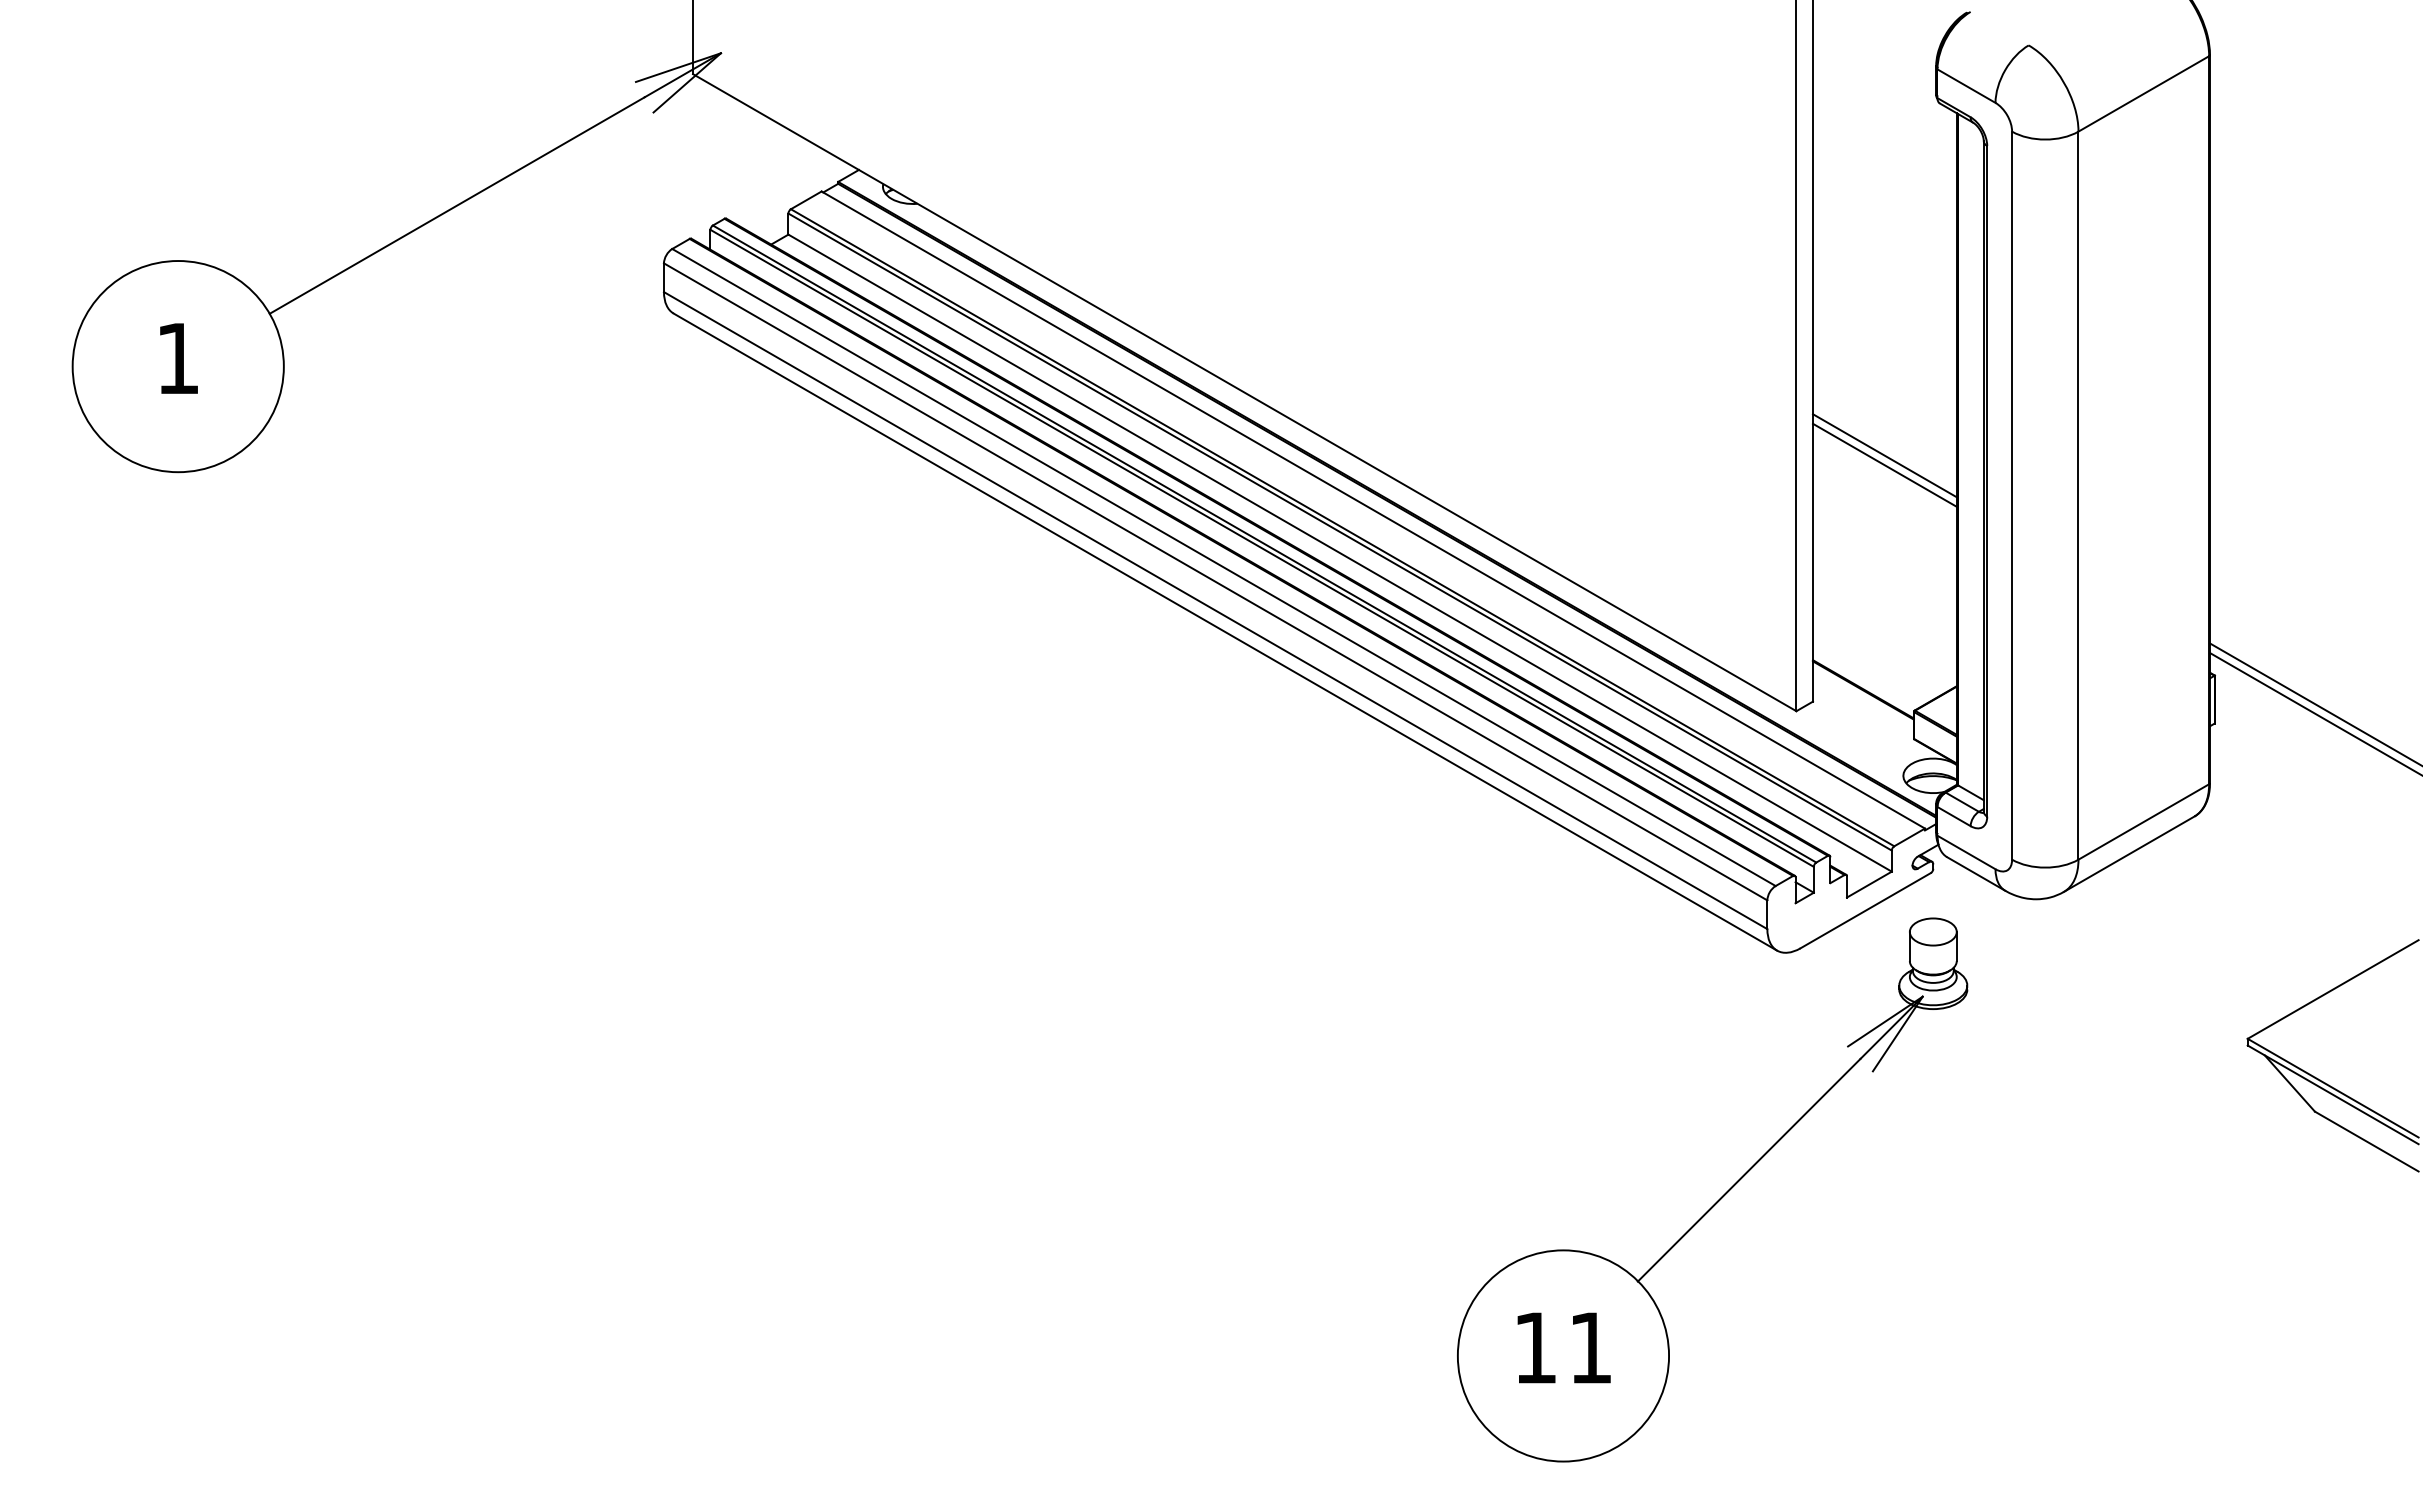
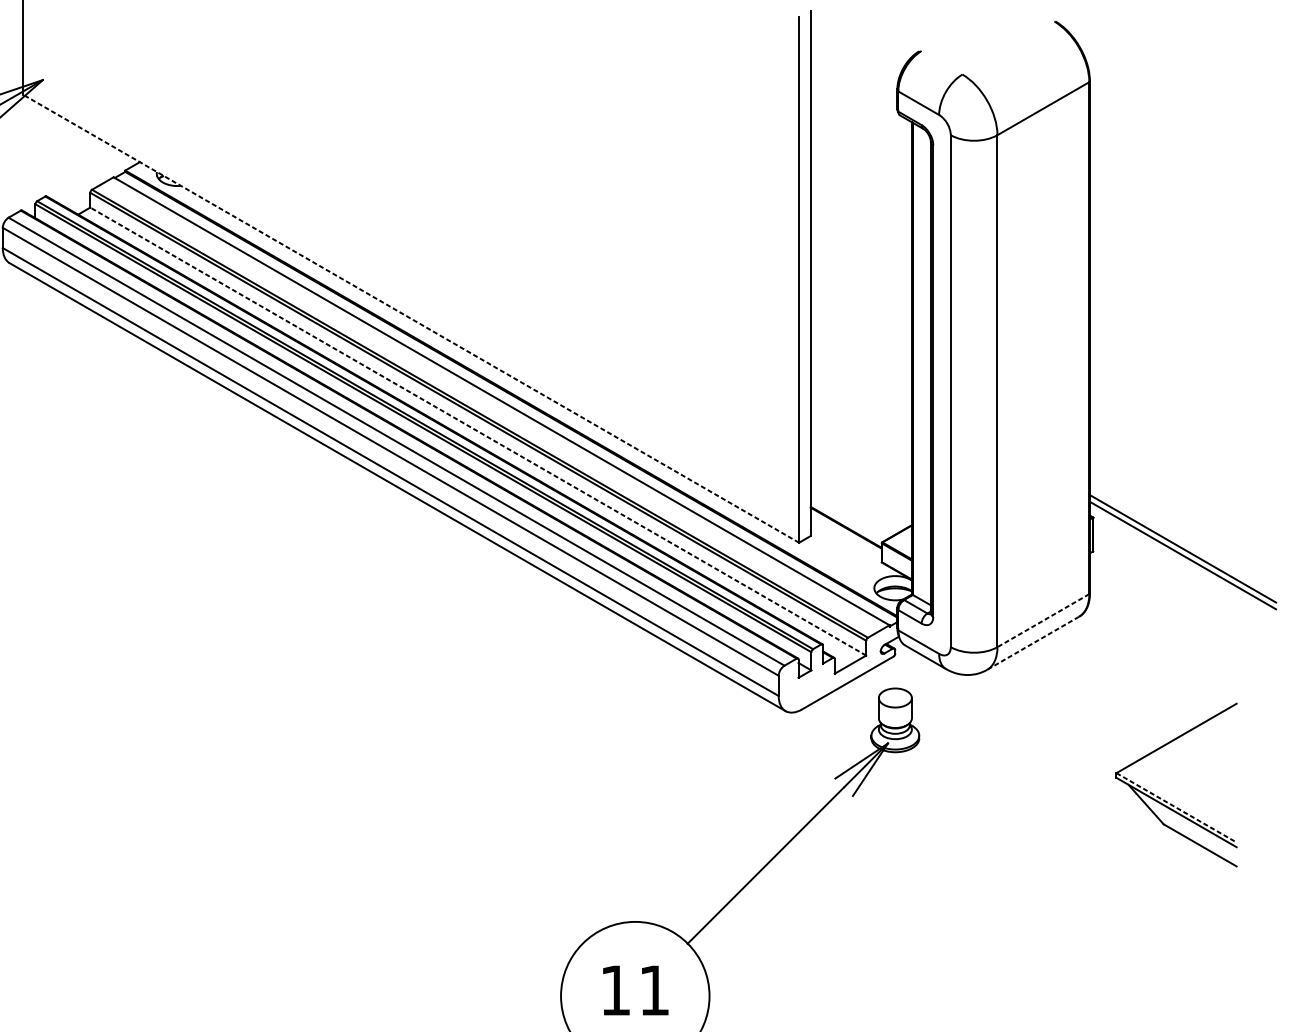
line: (1244, 392) -> (411, 318), solid -> dashed
line: (1884, 455) -> (861, 362), removed
line: (1884, 464) -> (861, 369), removed
line: (1339, 552) -> (477, 431), solid -> dashed
line: (2143, 822) -> (1043, 621), solid -> dashed
line: (2128, 854) -> (1032, 643), solid -> dashed
line: (2333, 1088) -> (1176, 808), solid -> dashed

